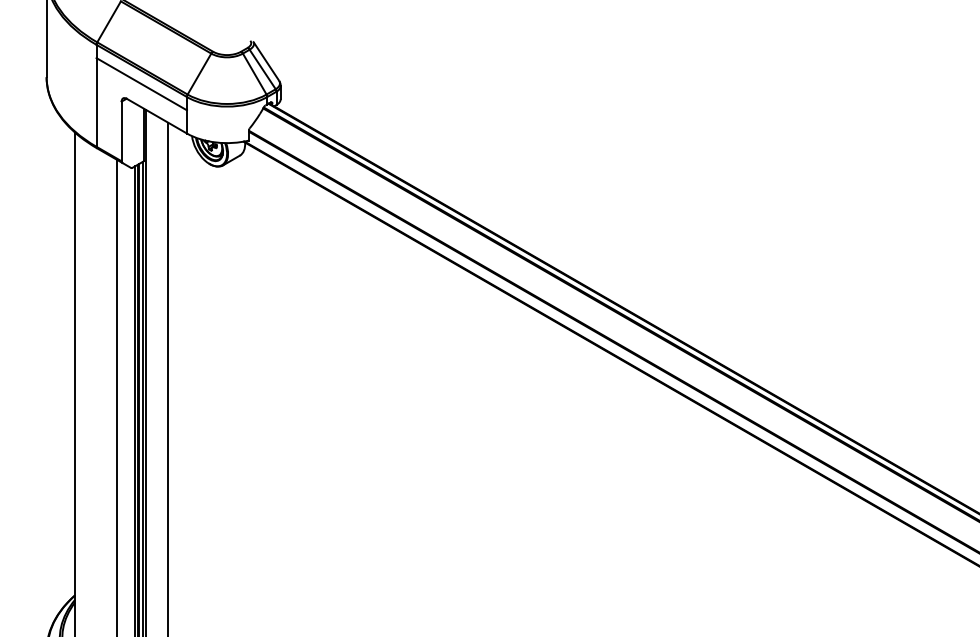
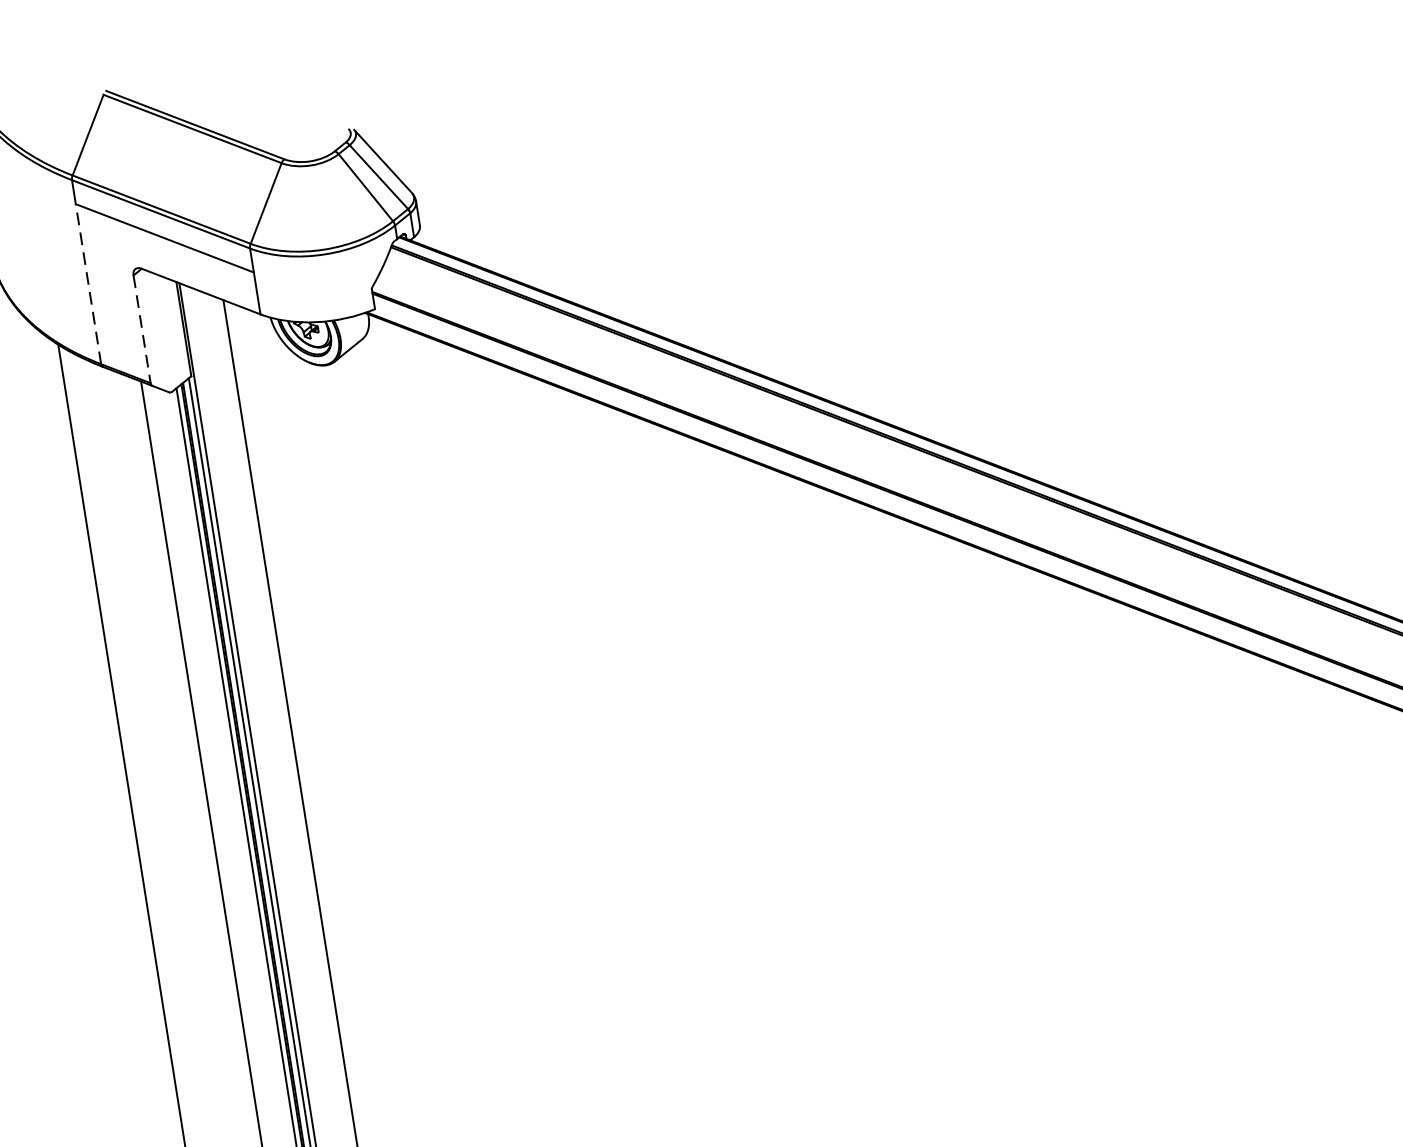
line: (96, 101) -> (88, 282), solid -> dashed
line: (121, 131) -> (141, 329), solid -> dashed

